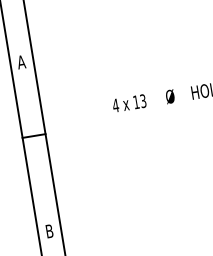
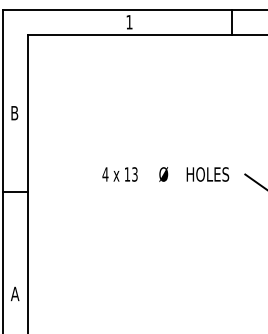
text: (21, 62) -> (14, 113), A -> B
text: (48, 230) -> (14, 293), B -> A

